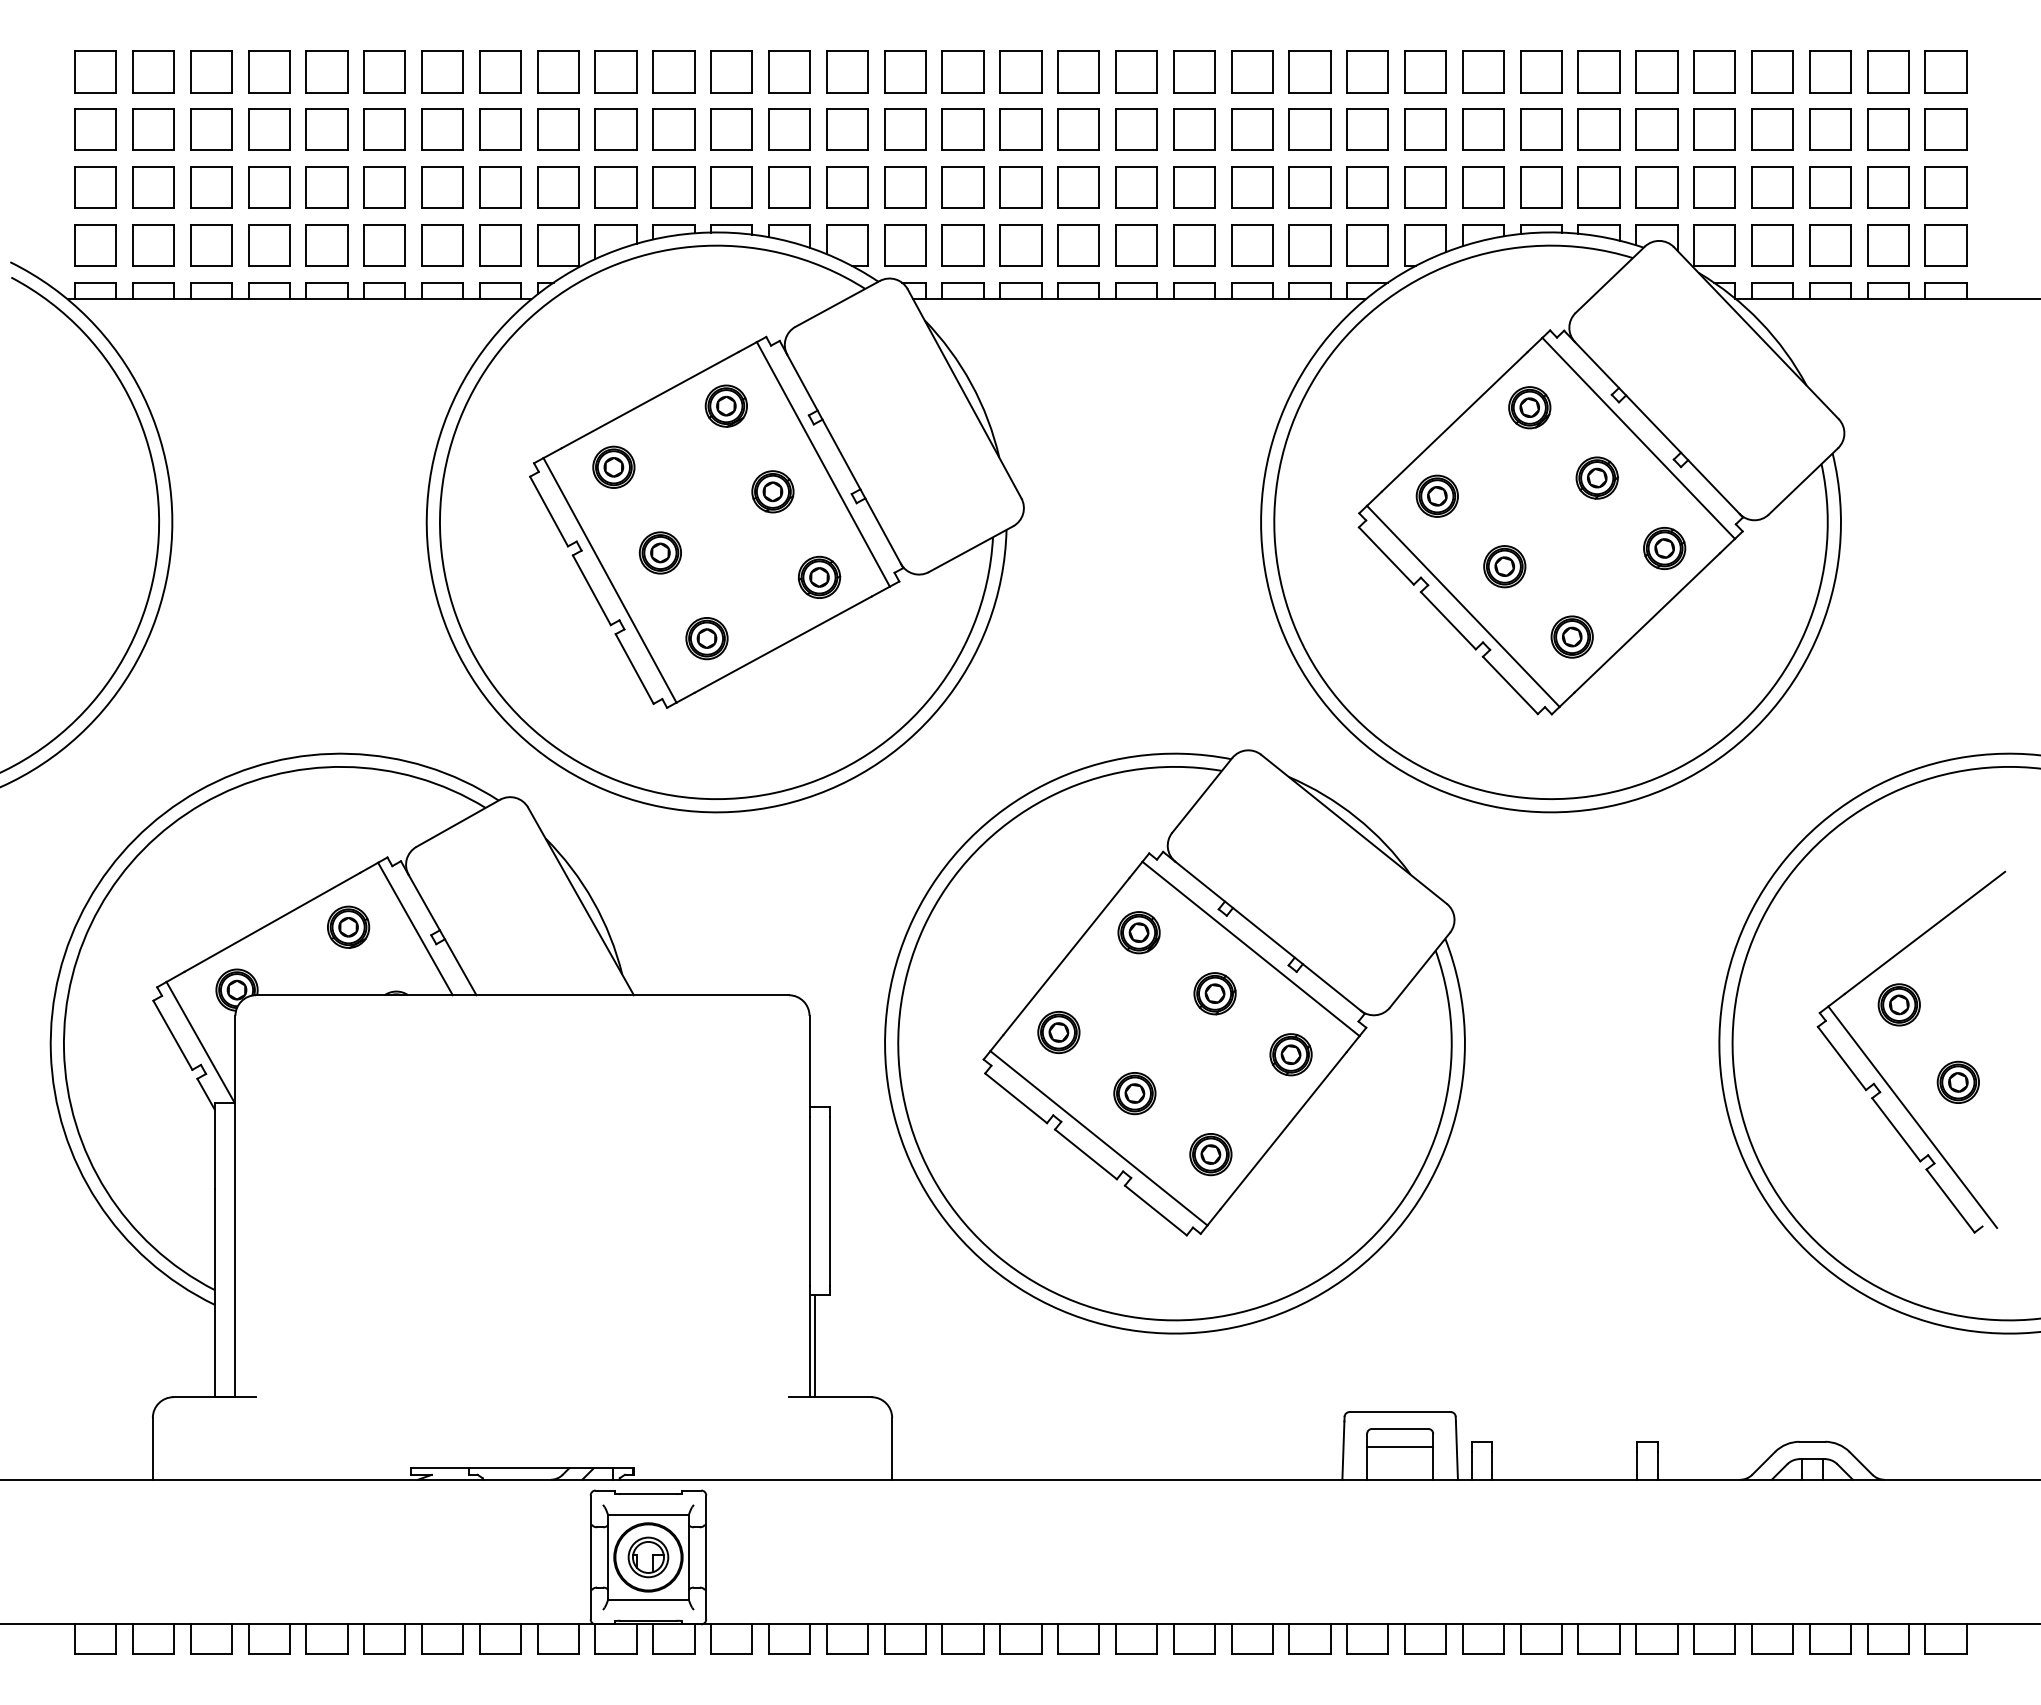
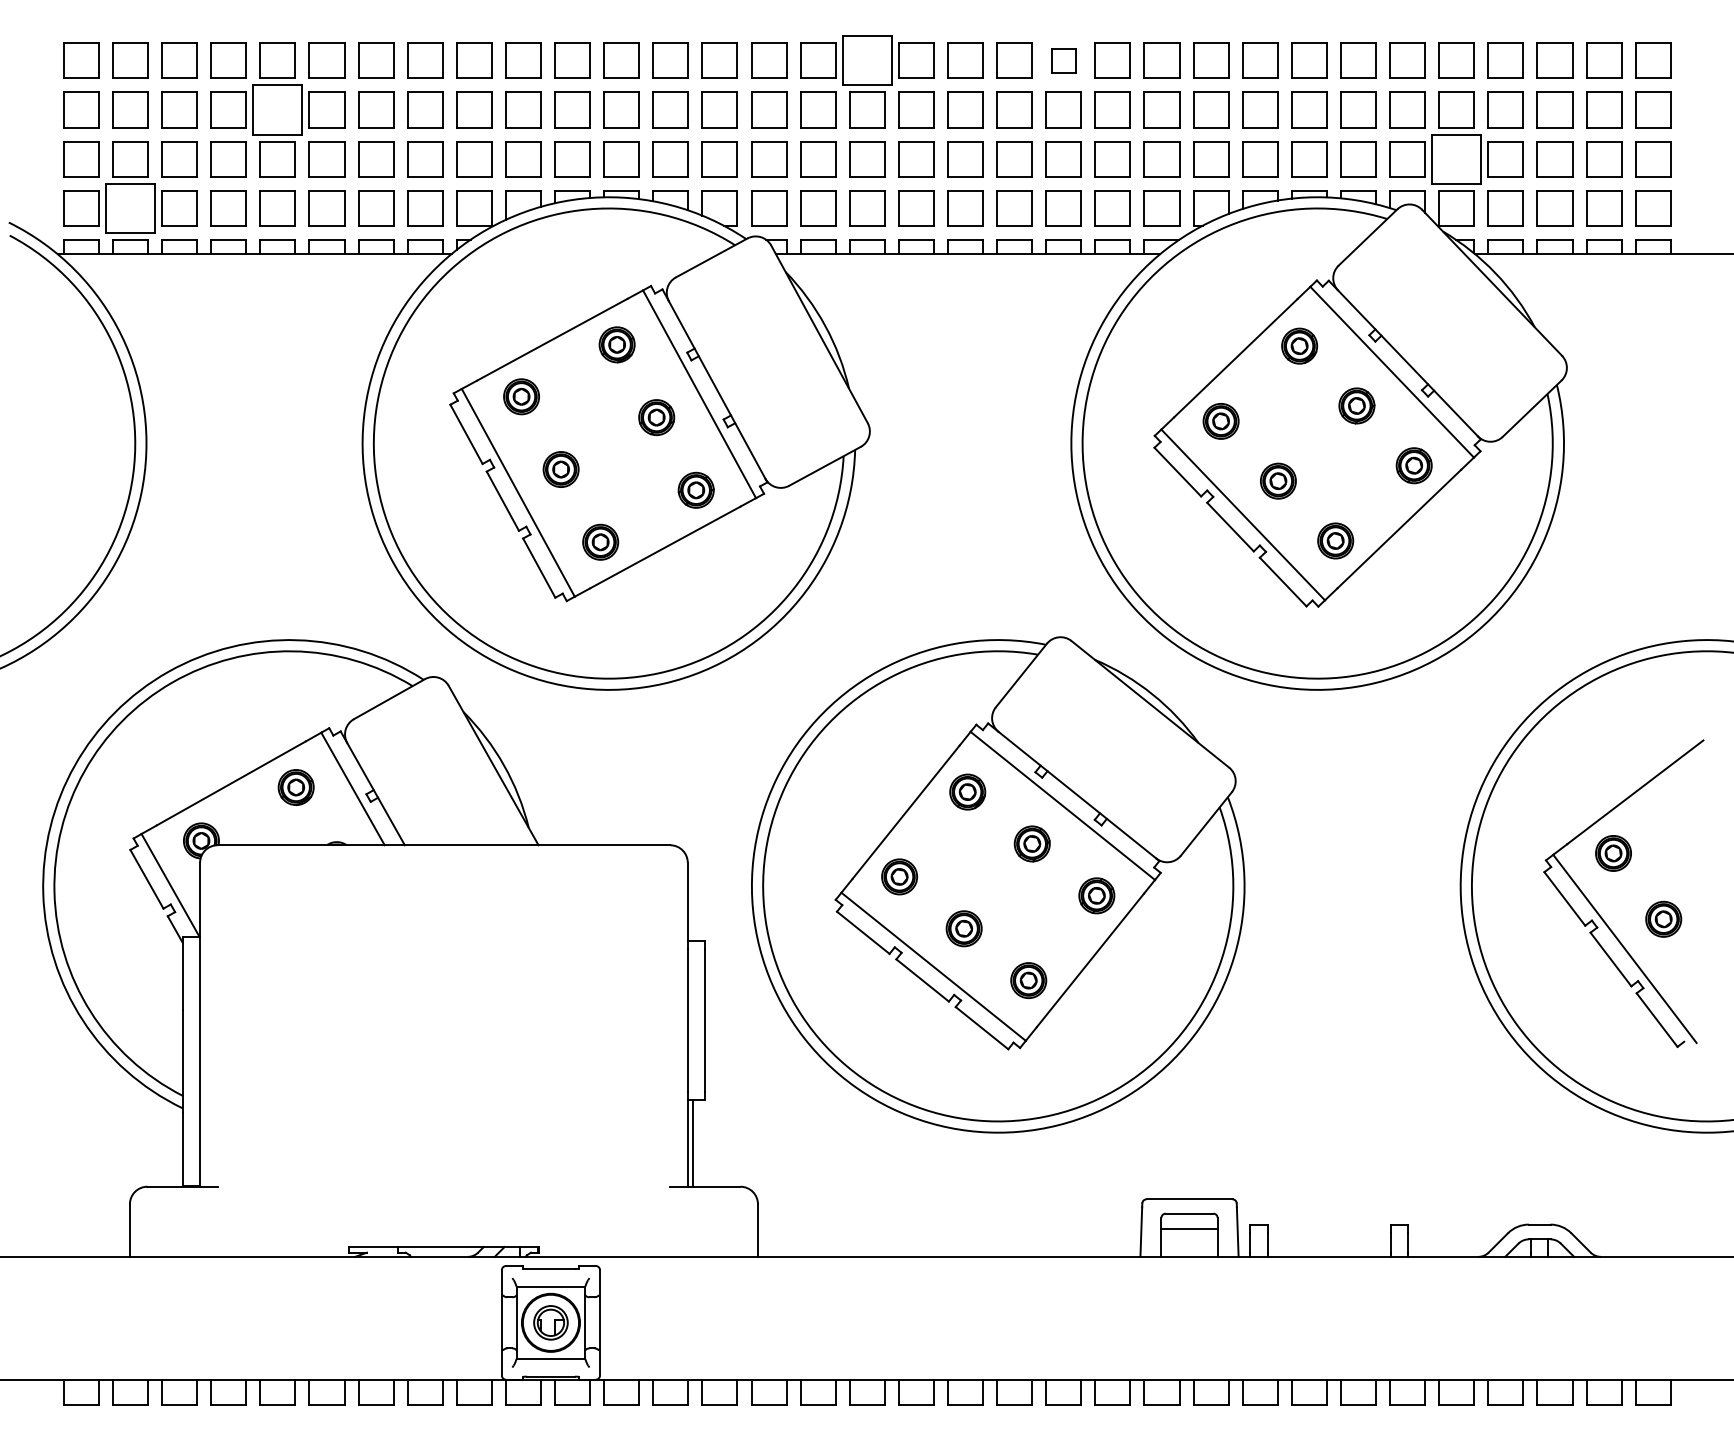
part: (1020, 71) -> (867, 60), size x1.4
part: (1252, 71) -> (1064, 60), size x0.7
part: (326, 129) -> (277, 109), size x1.4
part: (1714, 187) -> (1456, 159), size x1.4
part: (153, 245) -> (130, 208), size x1.4

